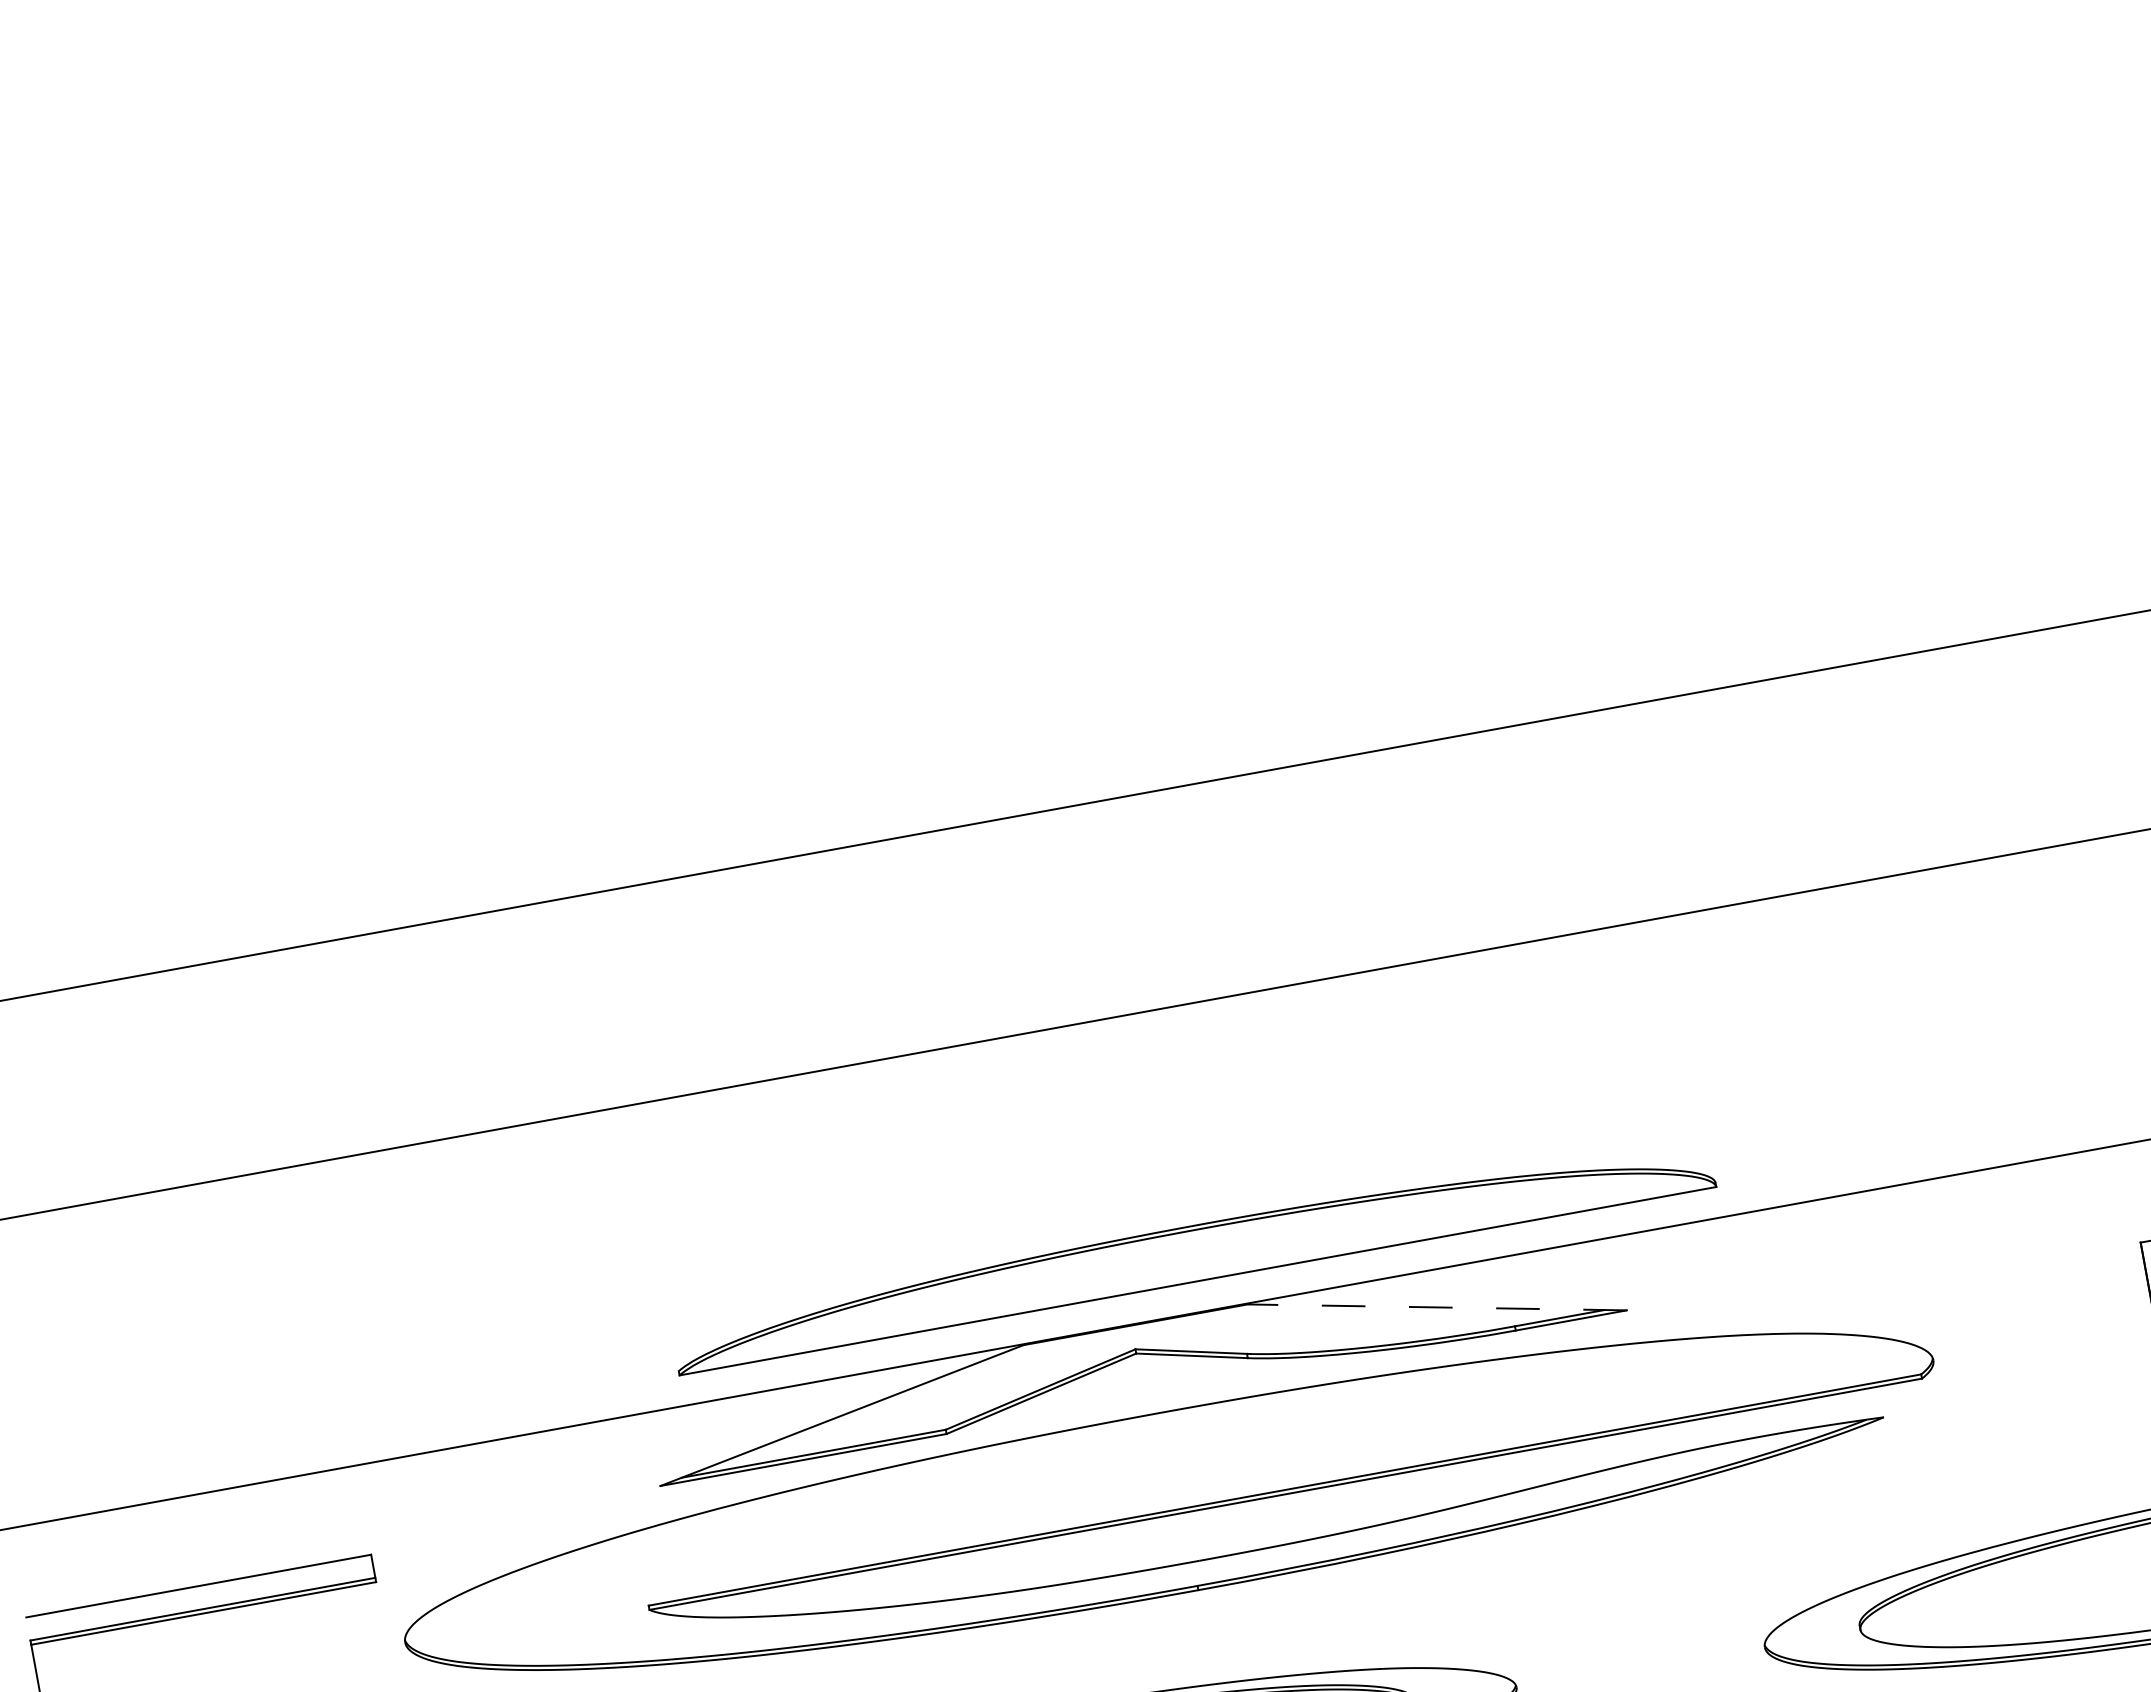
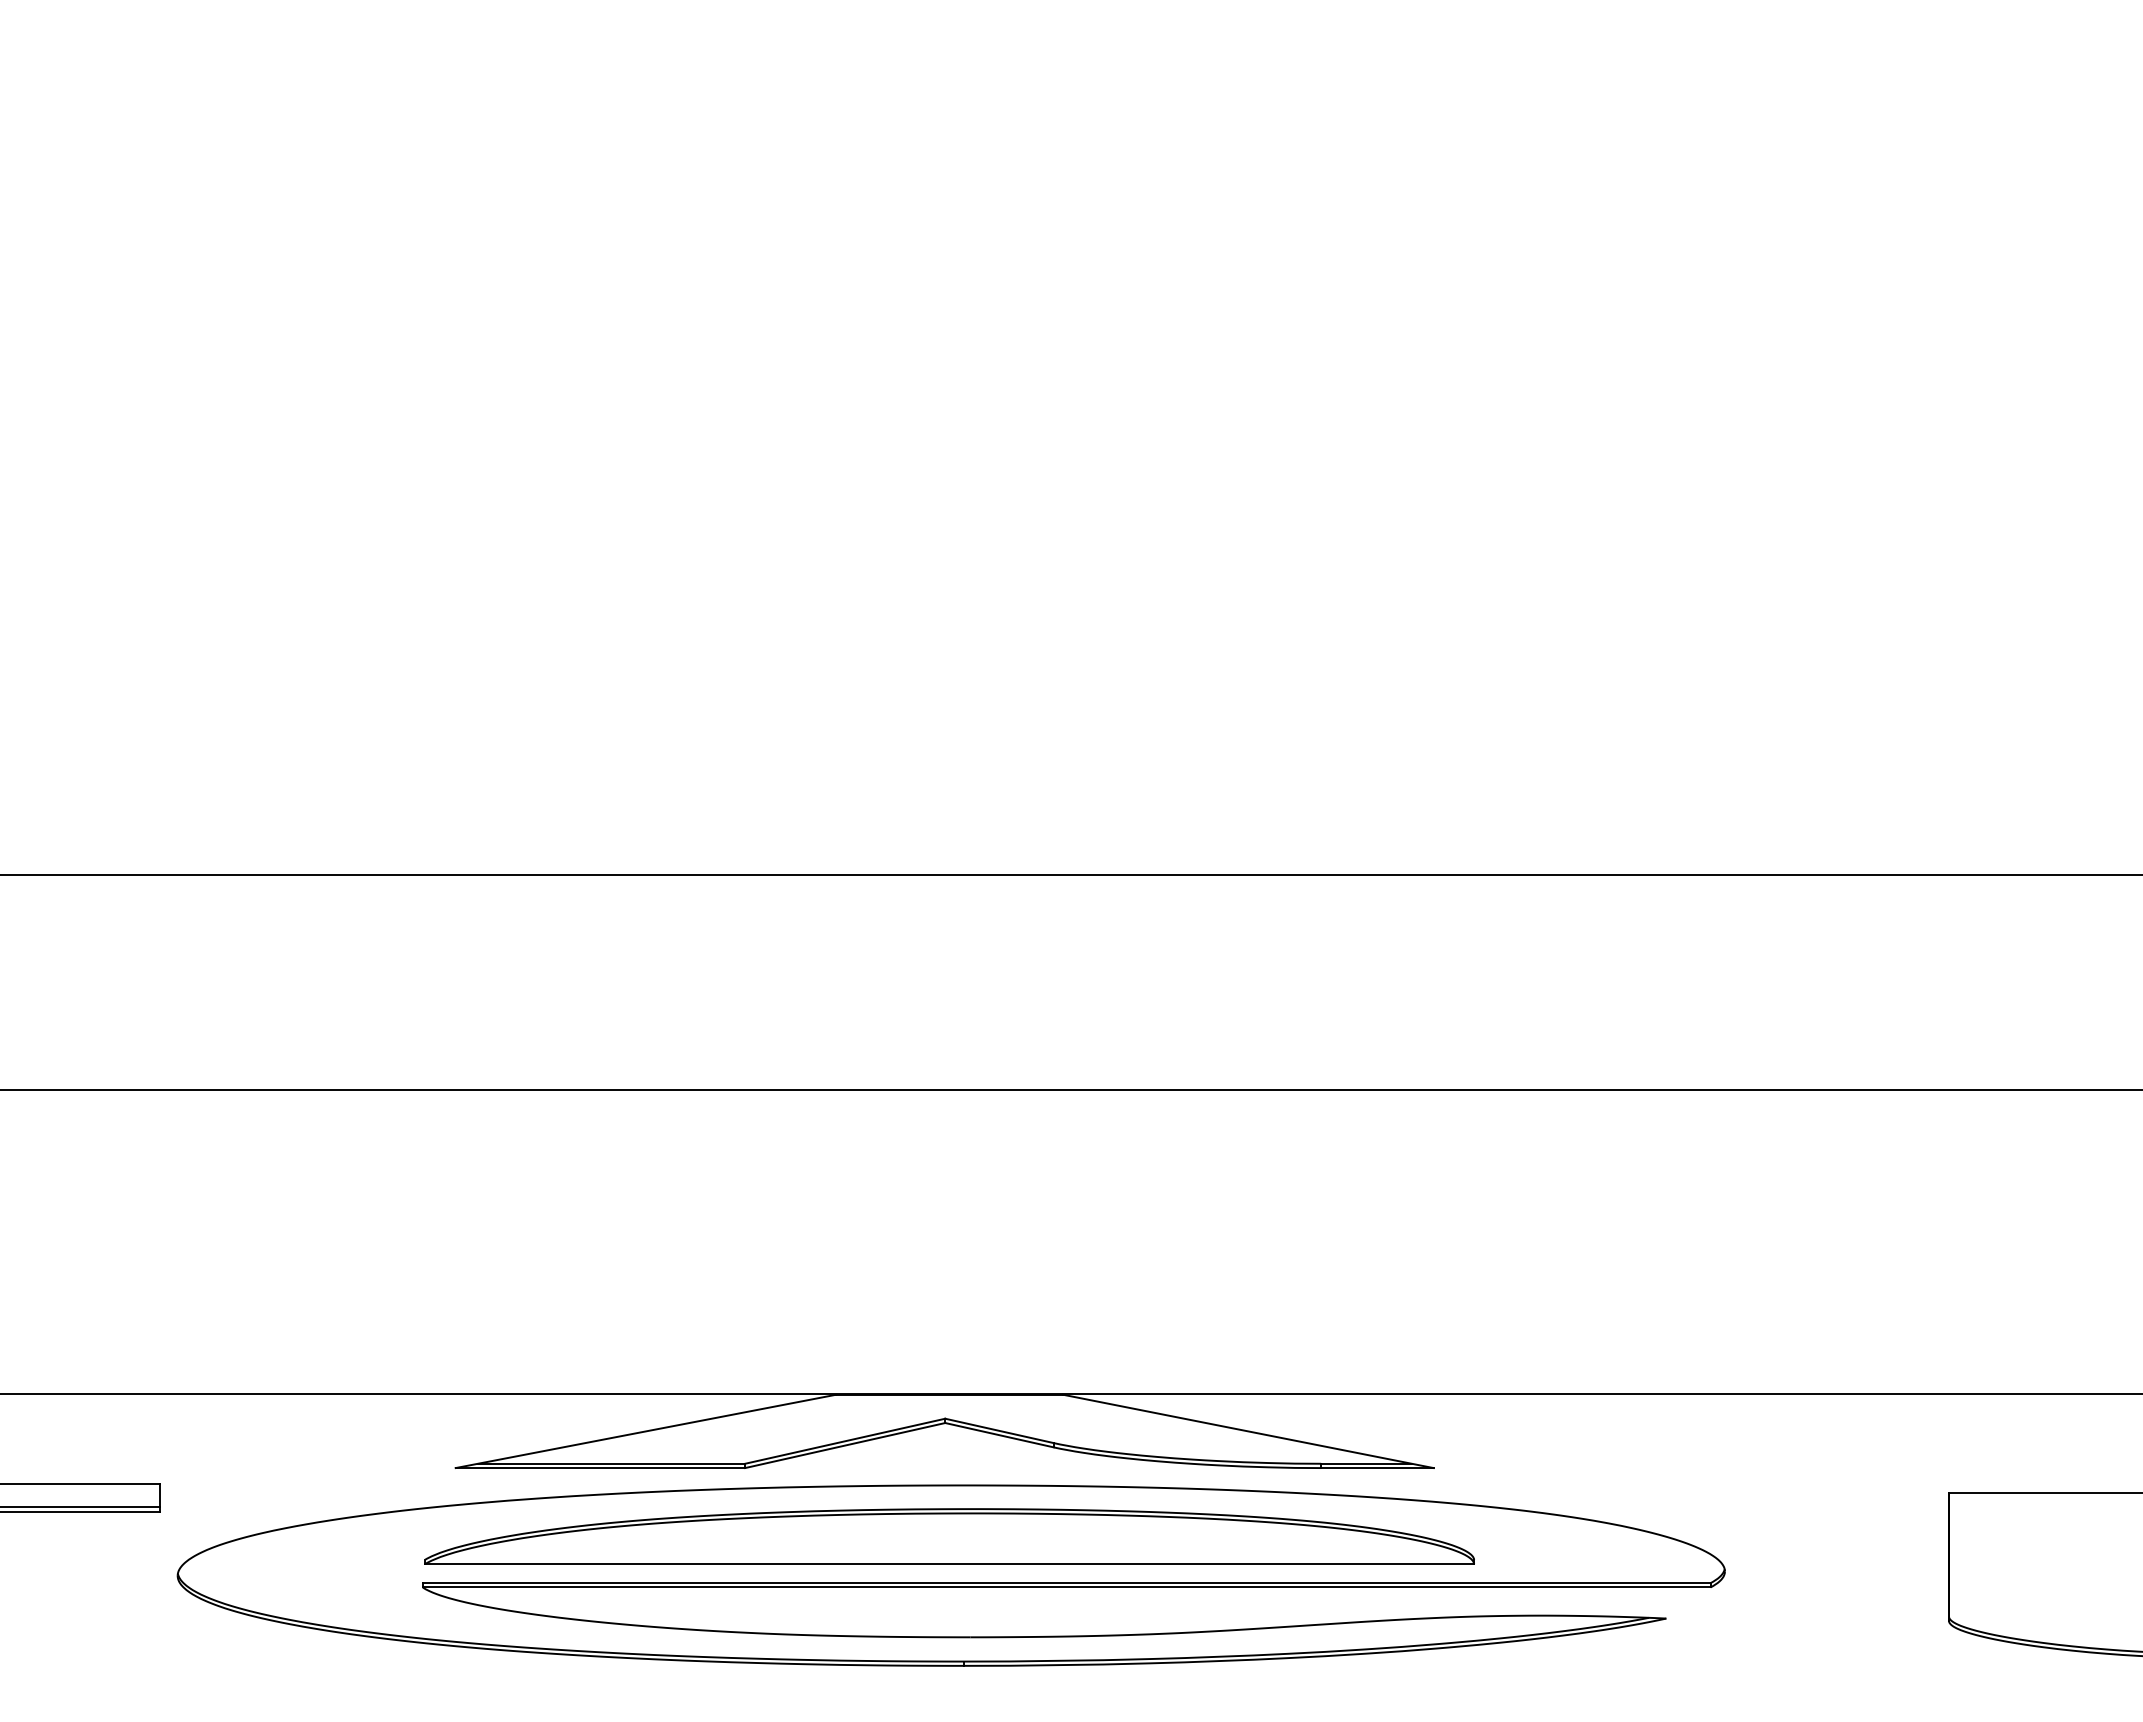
part: (1192, 1253) -> (949, 1536), moved
line: (1437, 1307) -> (1248, 1431), dashed -> solid

